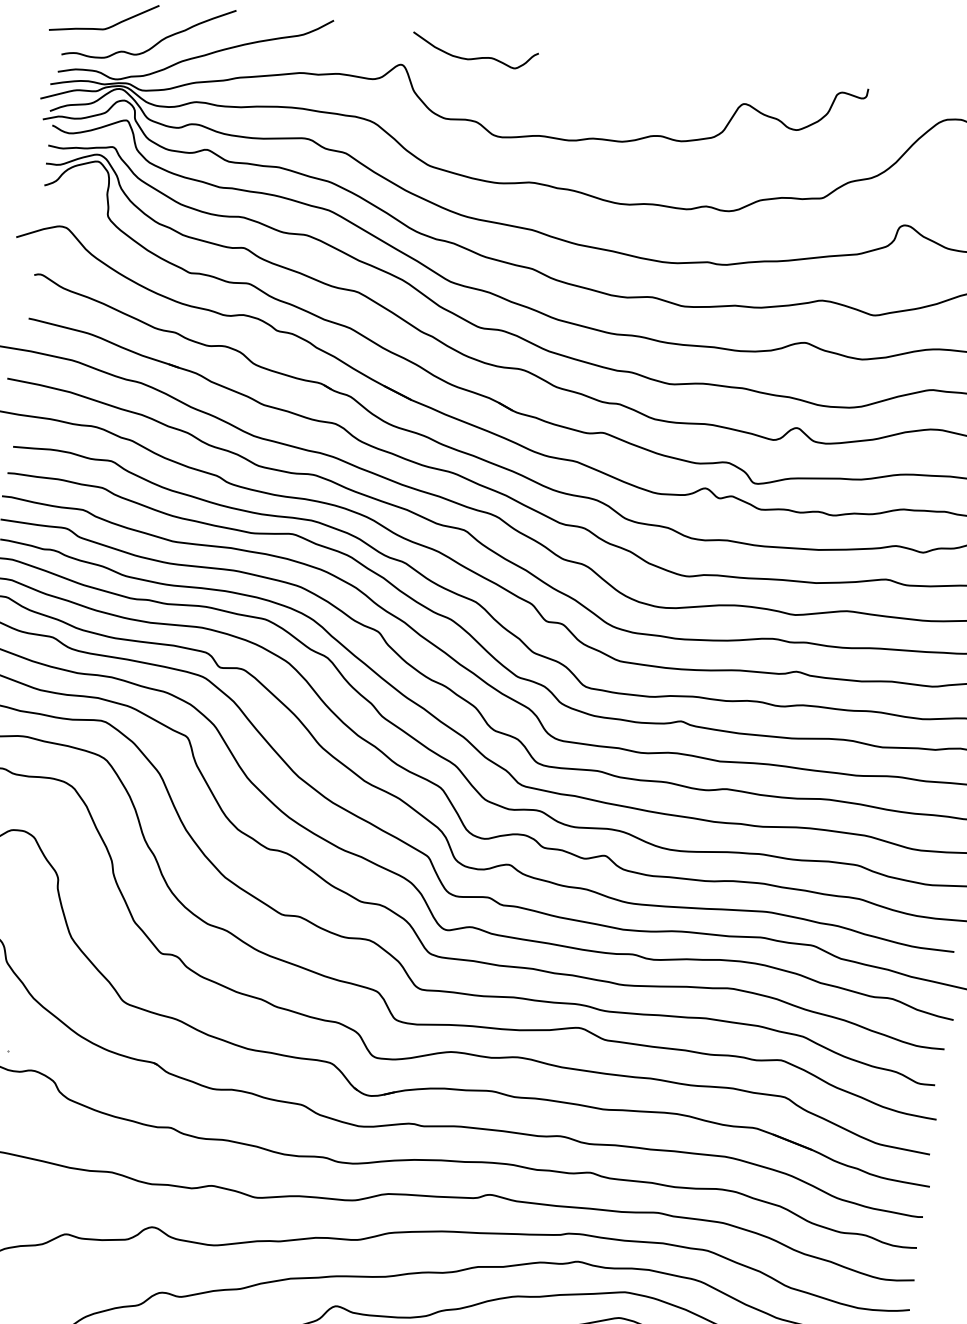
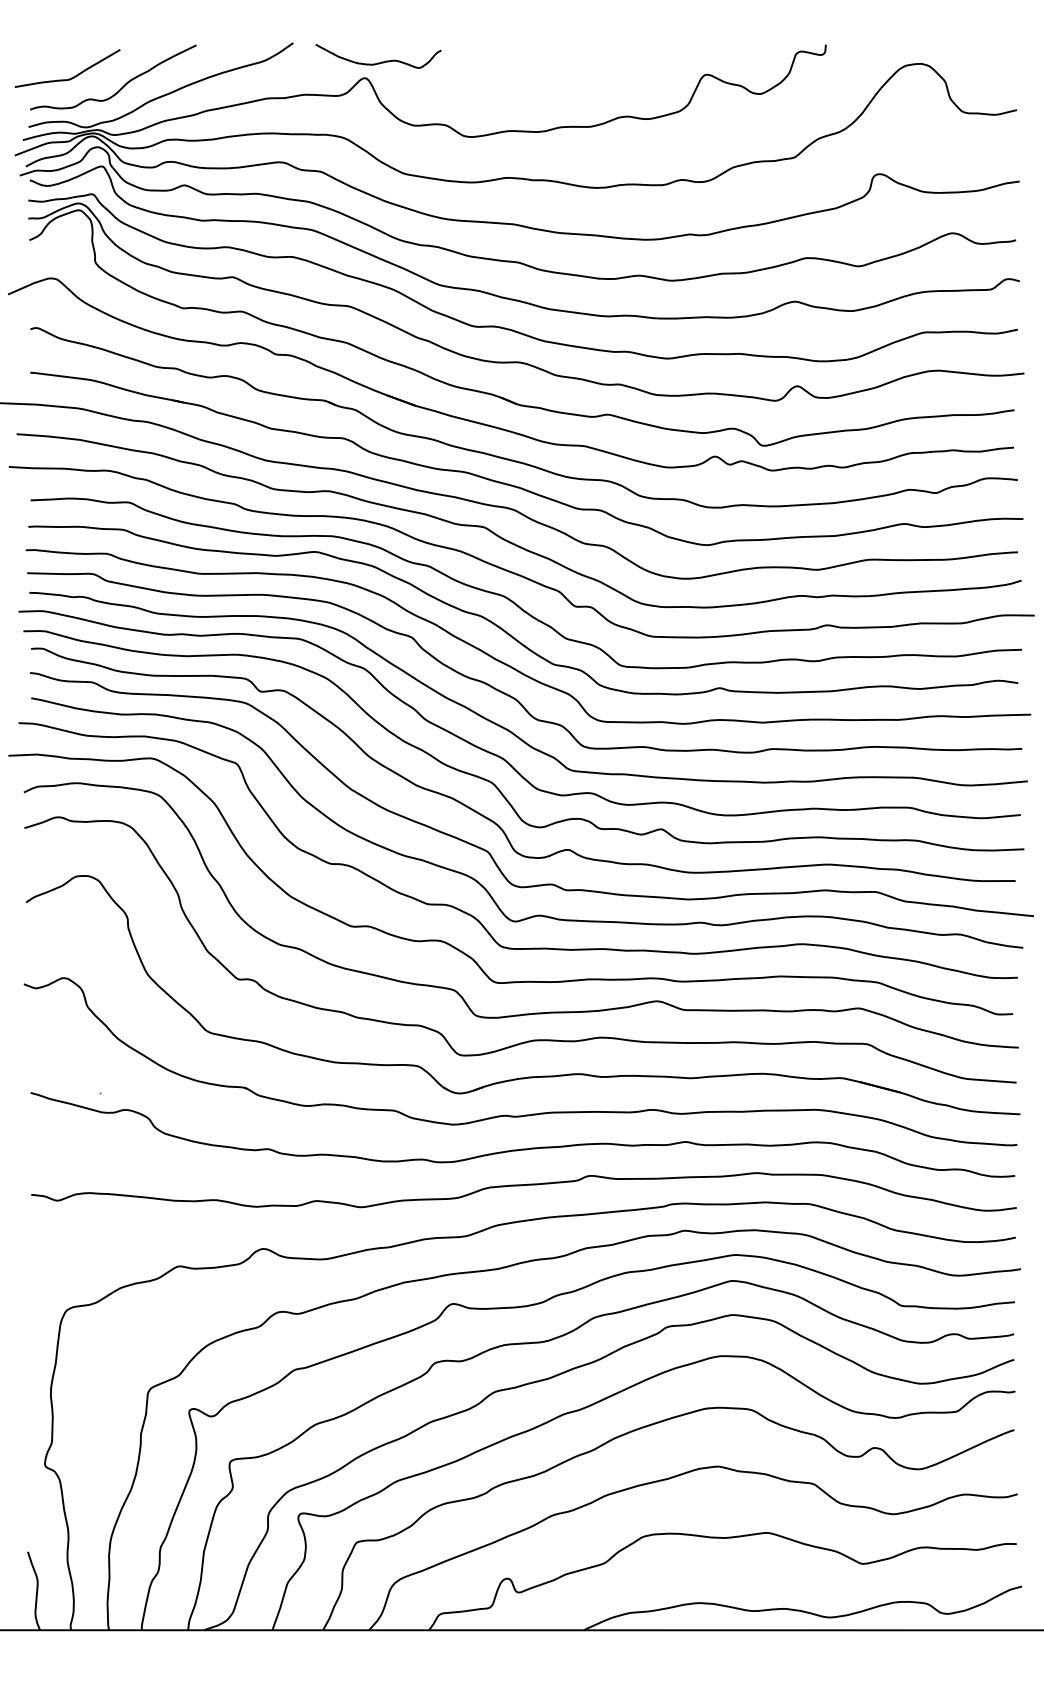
curve: (477, 57) -> (381, 61), moved

